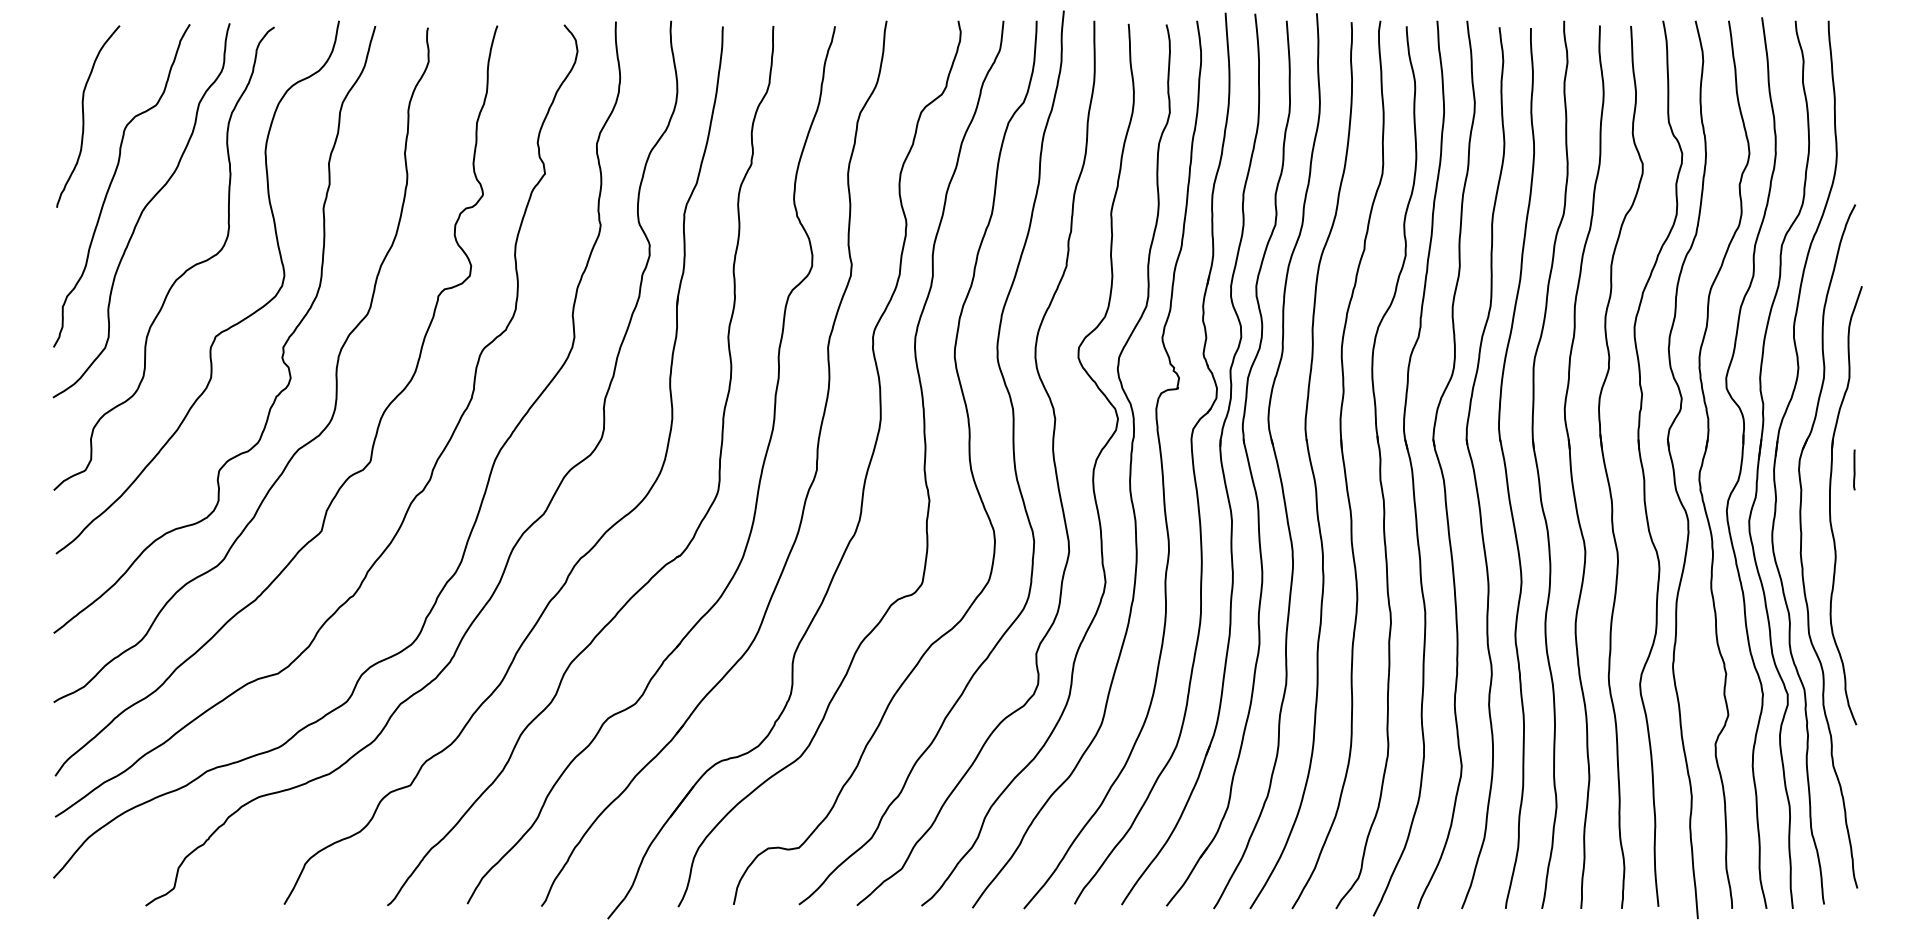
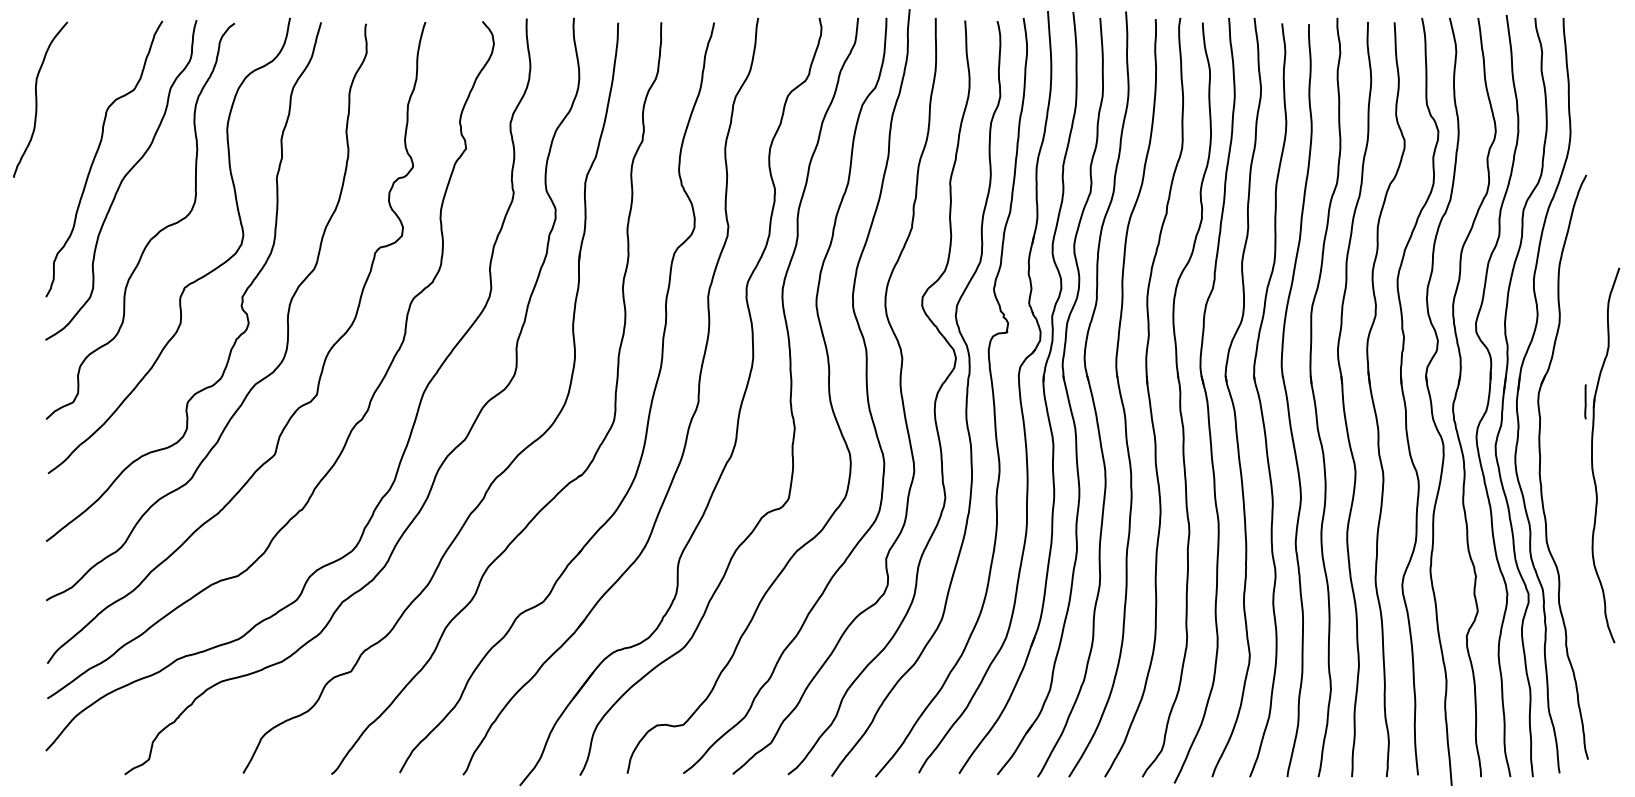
curve: (84, 116) -> (37, 99), moved
part: (1830, 505) -> (1592, 455), moved

